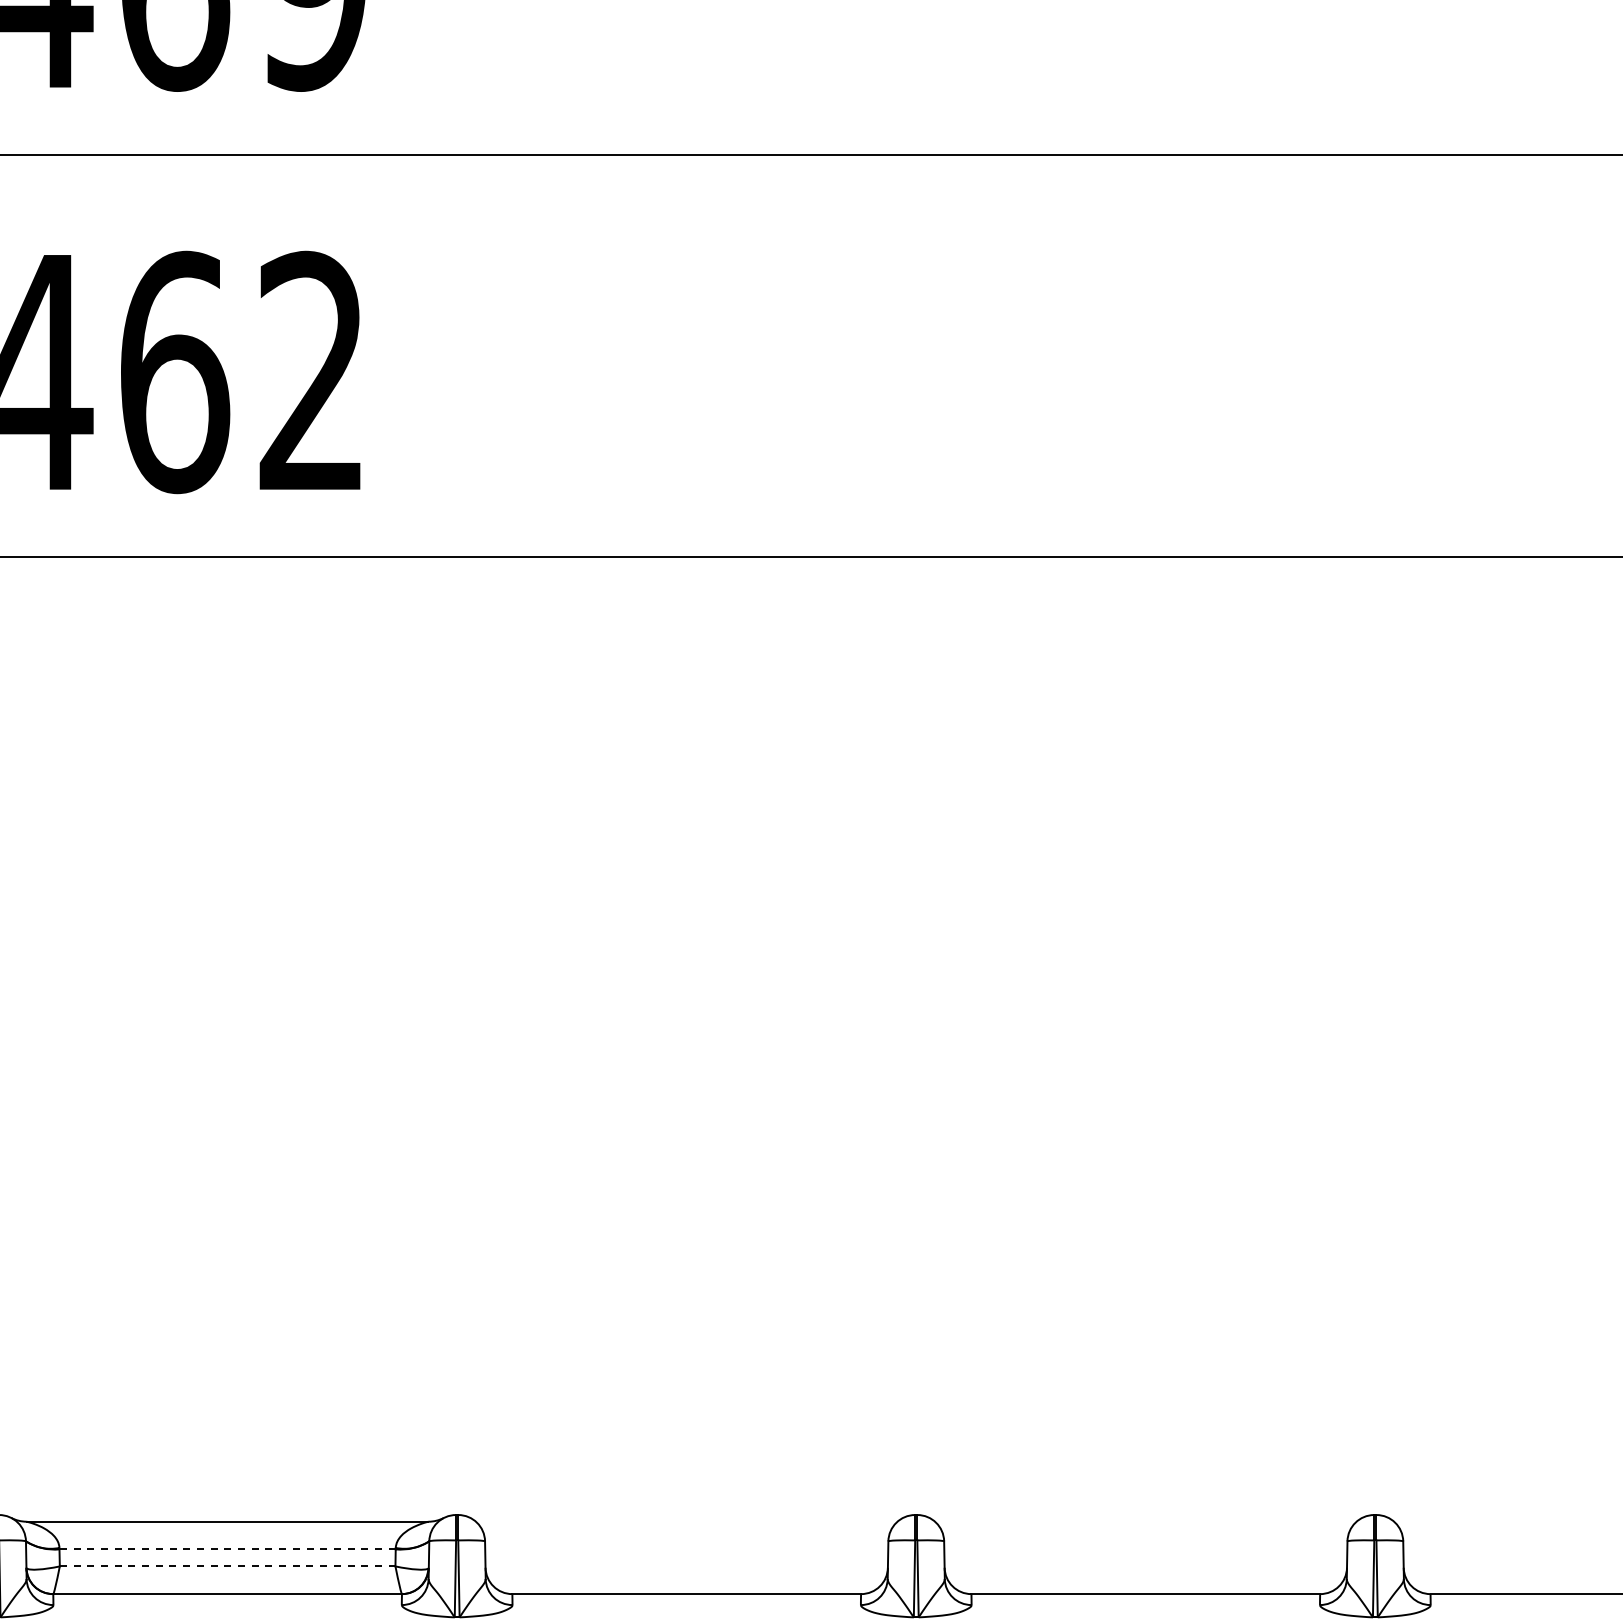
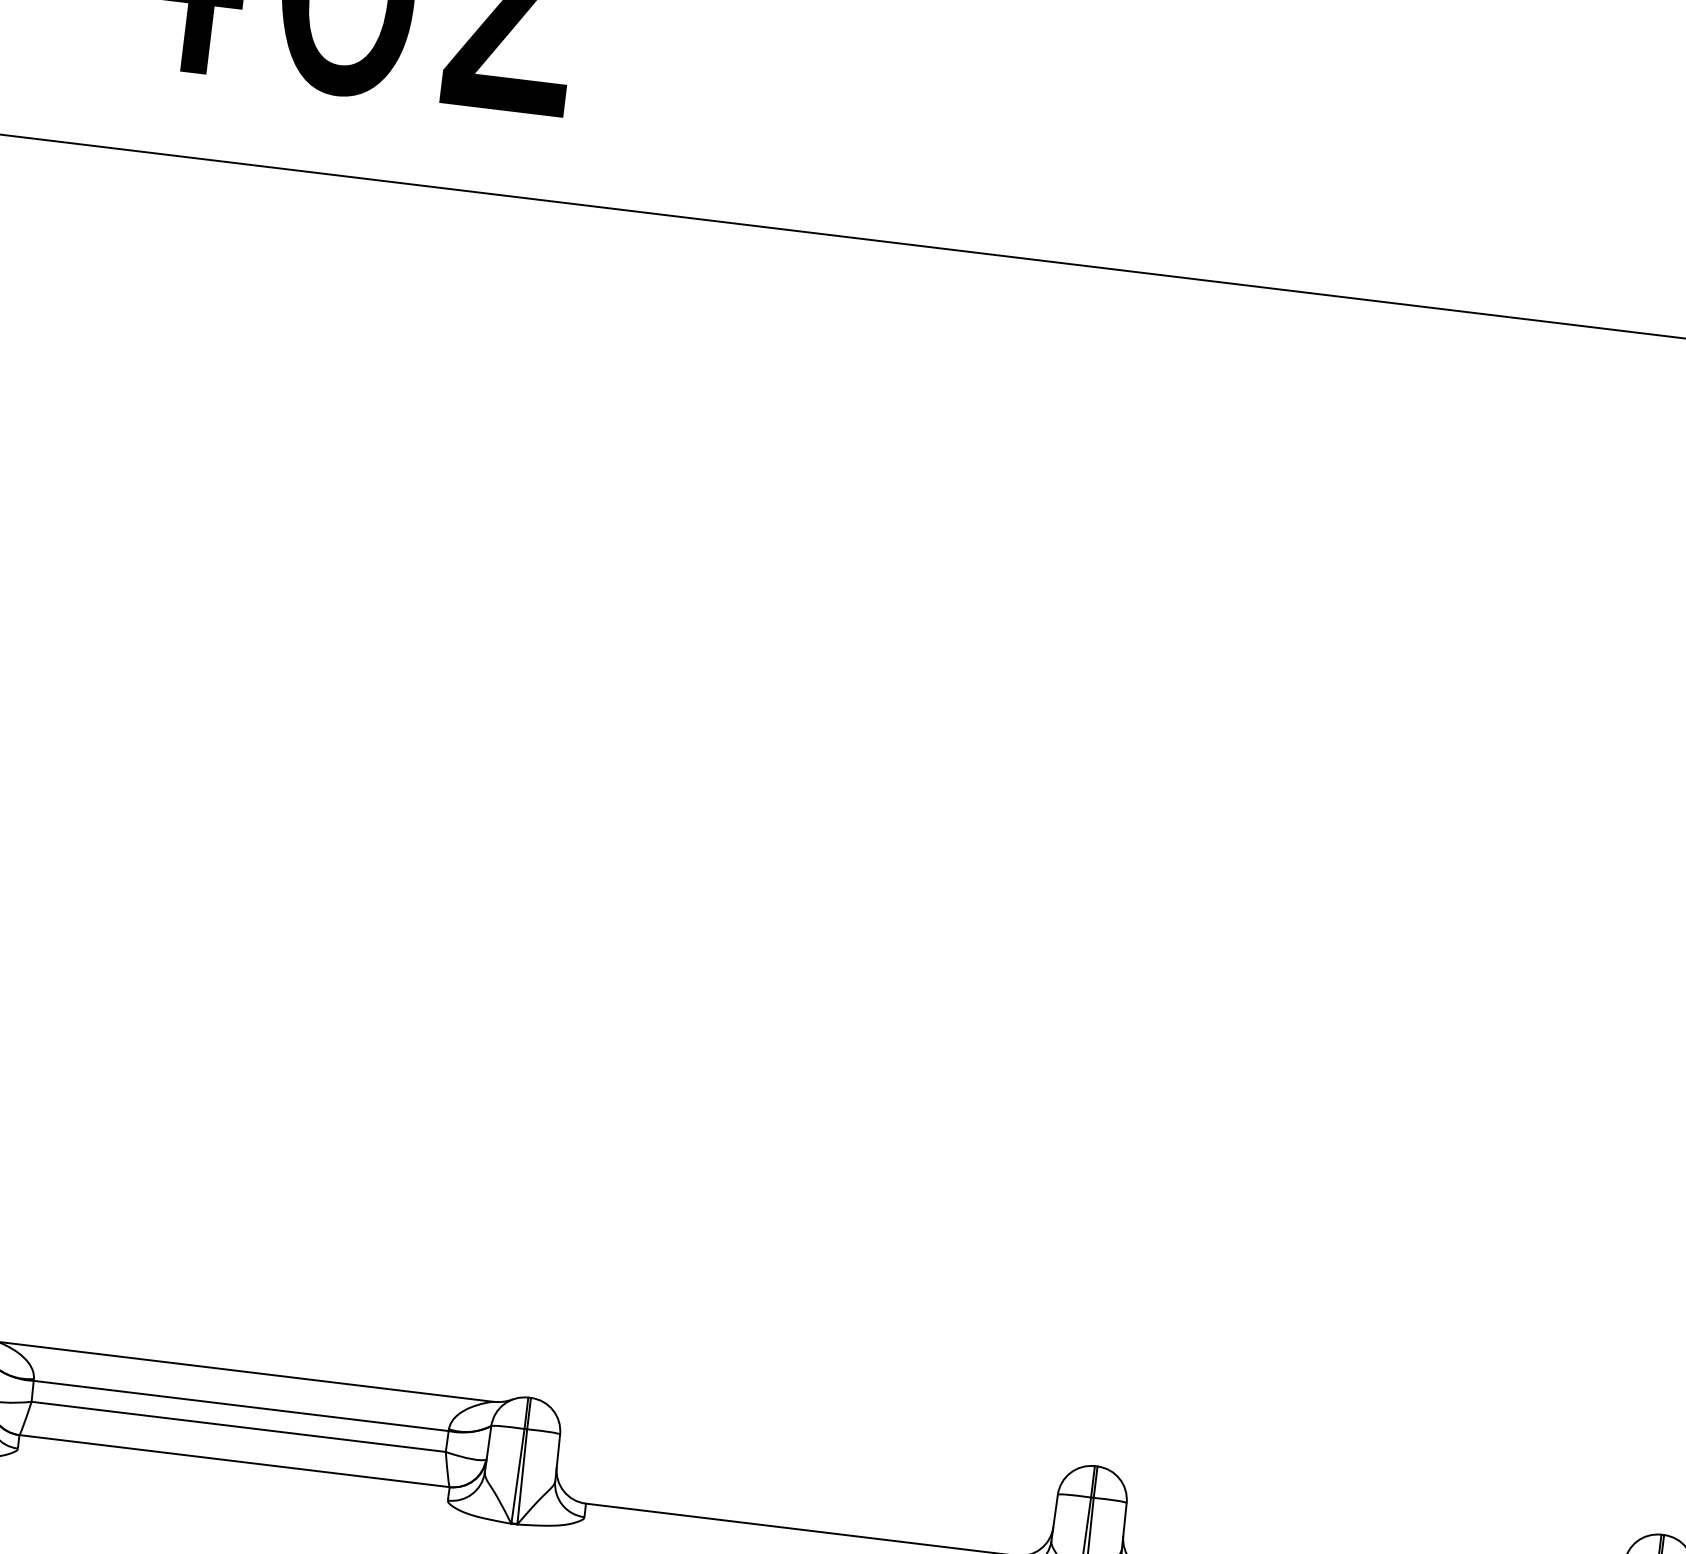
line: (227, 1549) -> (241, 1406), dashed -> solid
line: (227, 1566) -> (238, 1427), dashed -> solid

